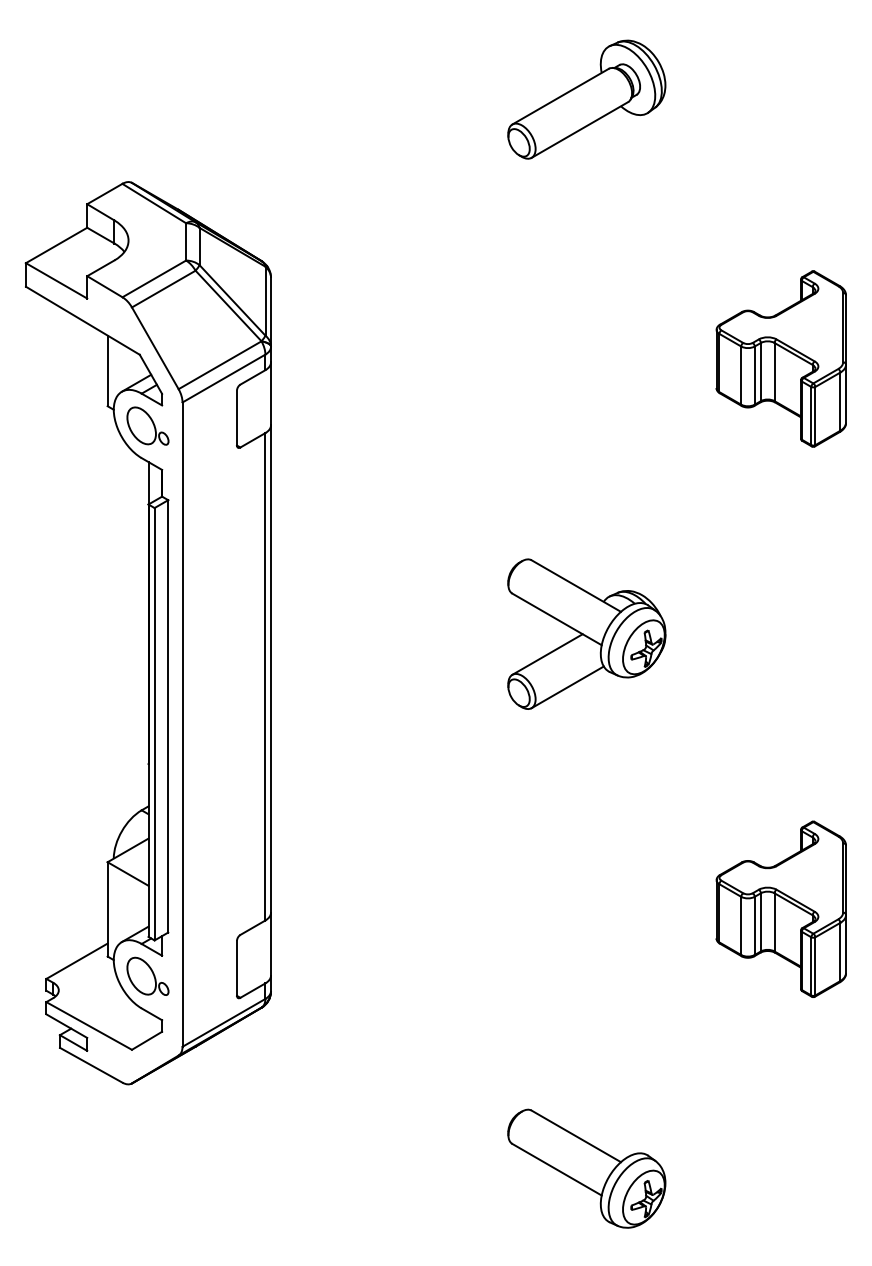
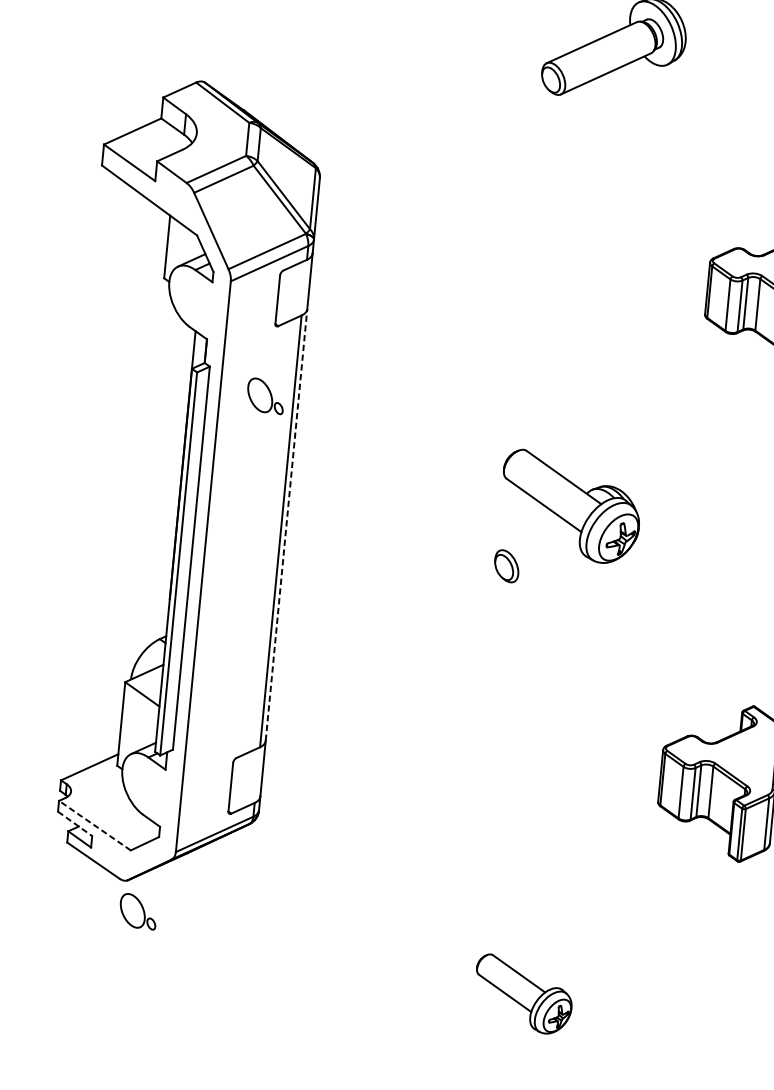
part: (147, 425) -> (265, 395), moved
line: (547, 654) -> (532, 535), removed
line: (271, 668) -> (286, 524), solid -> dashed
line: (567, 687) -> (547, 566), removed
part: (147, 975) -> (138, 910), moved
line: (89, 1025) -> (95, 825), solid -> dashed
line: (66, 1026) -> (74, 824), solid -> dashed
part: (586, 1168) -> (523, 994), size x0.7

